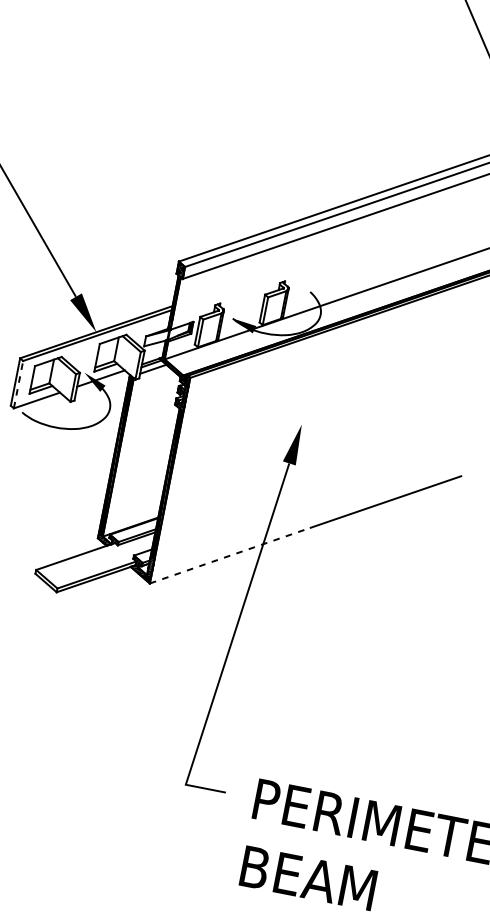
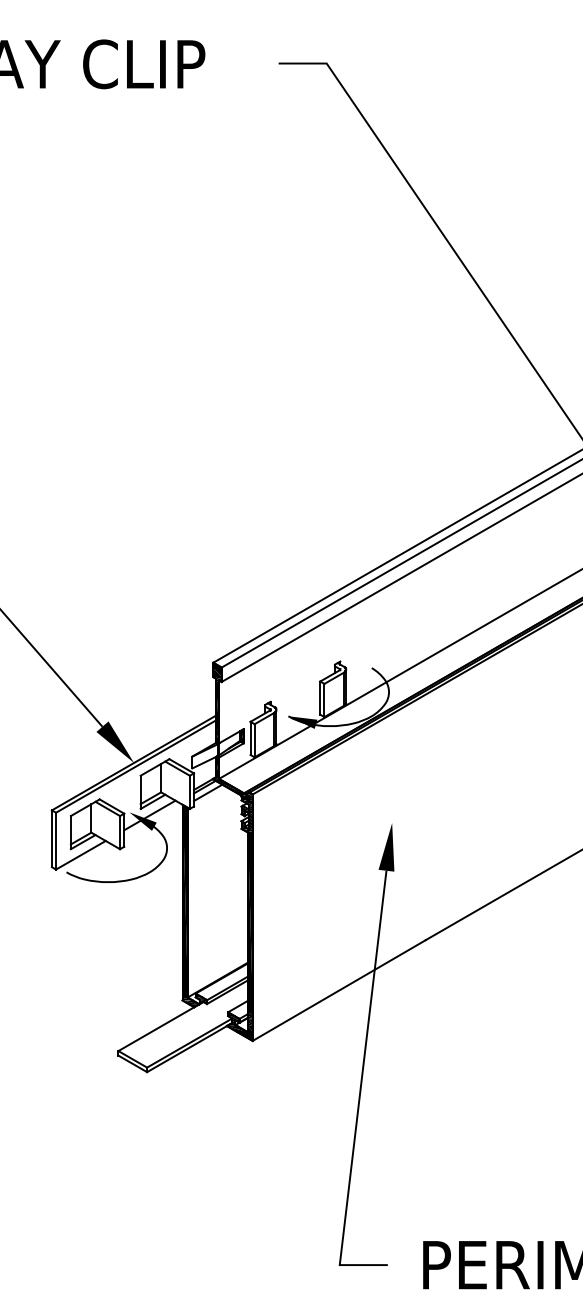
line: (19, 384) -> (56, 840), dashed -> solid
line: (230, 555) -> (339, 990), dashed -> solid

